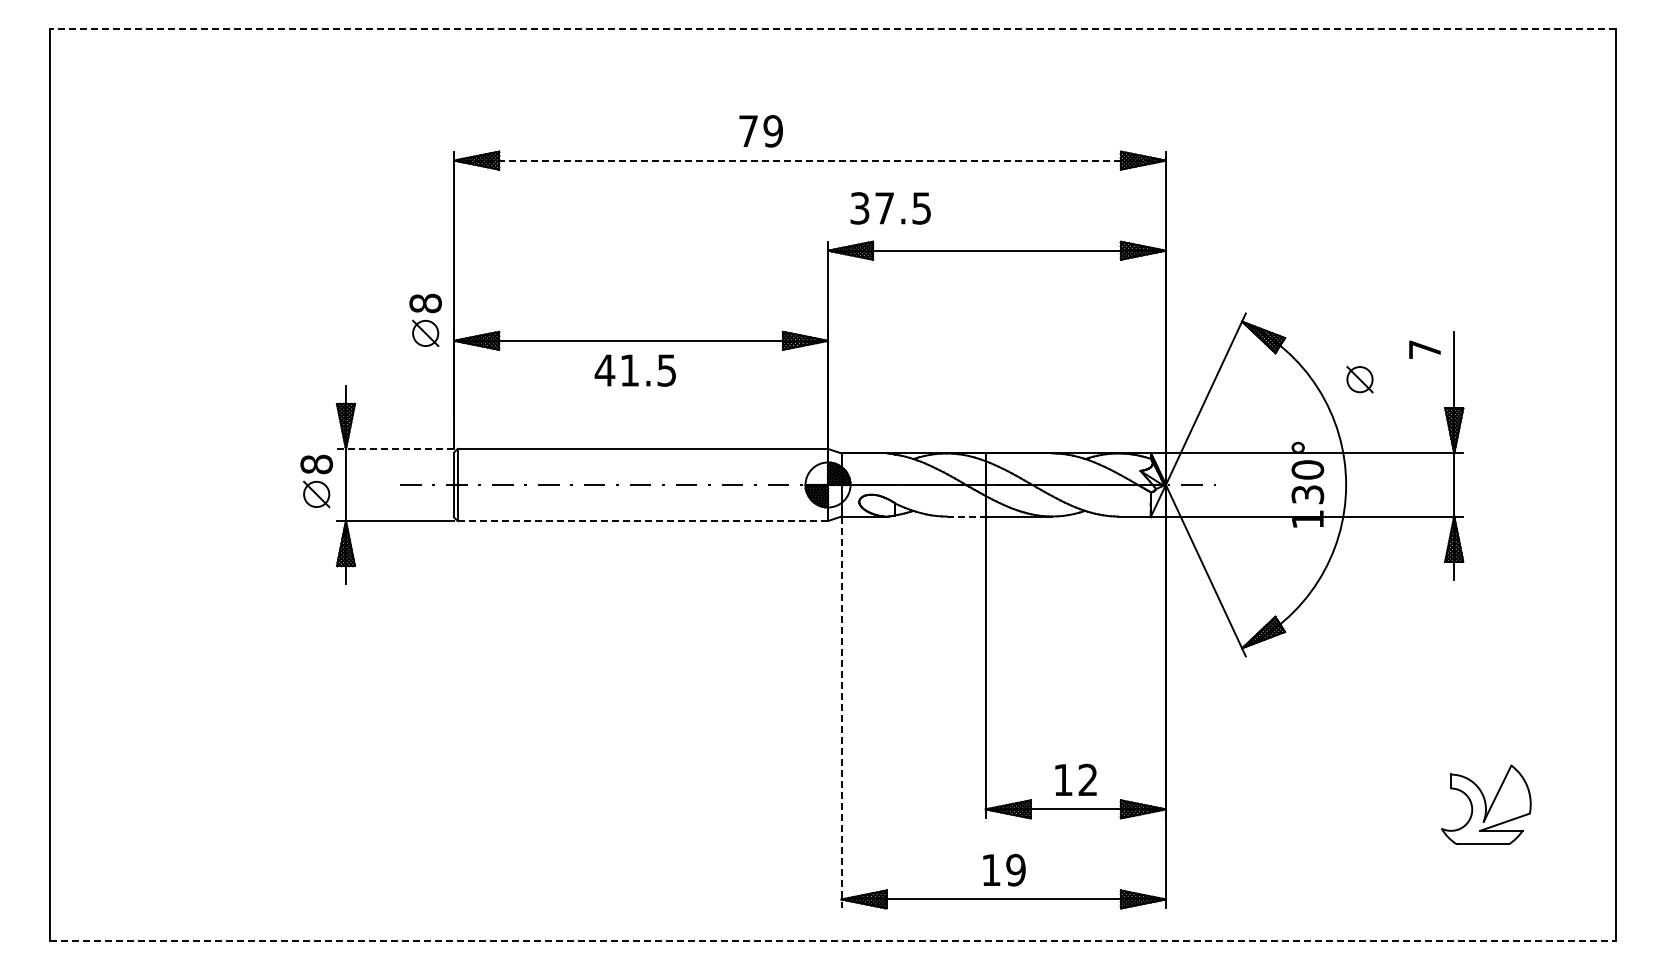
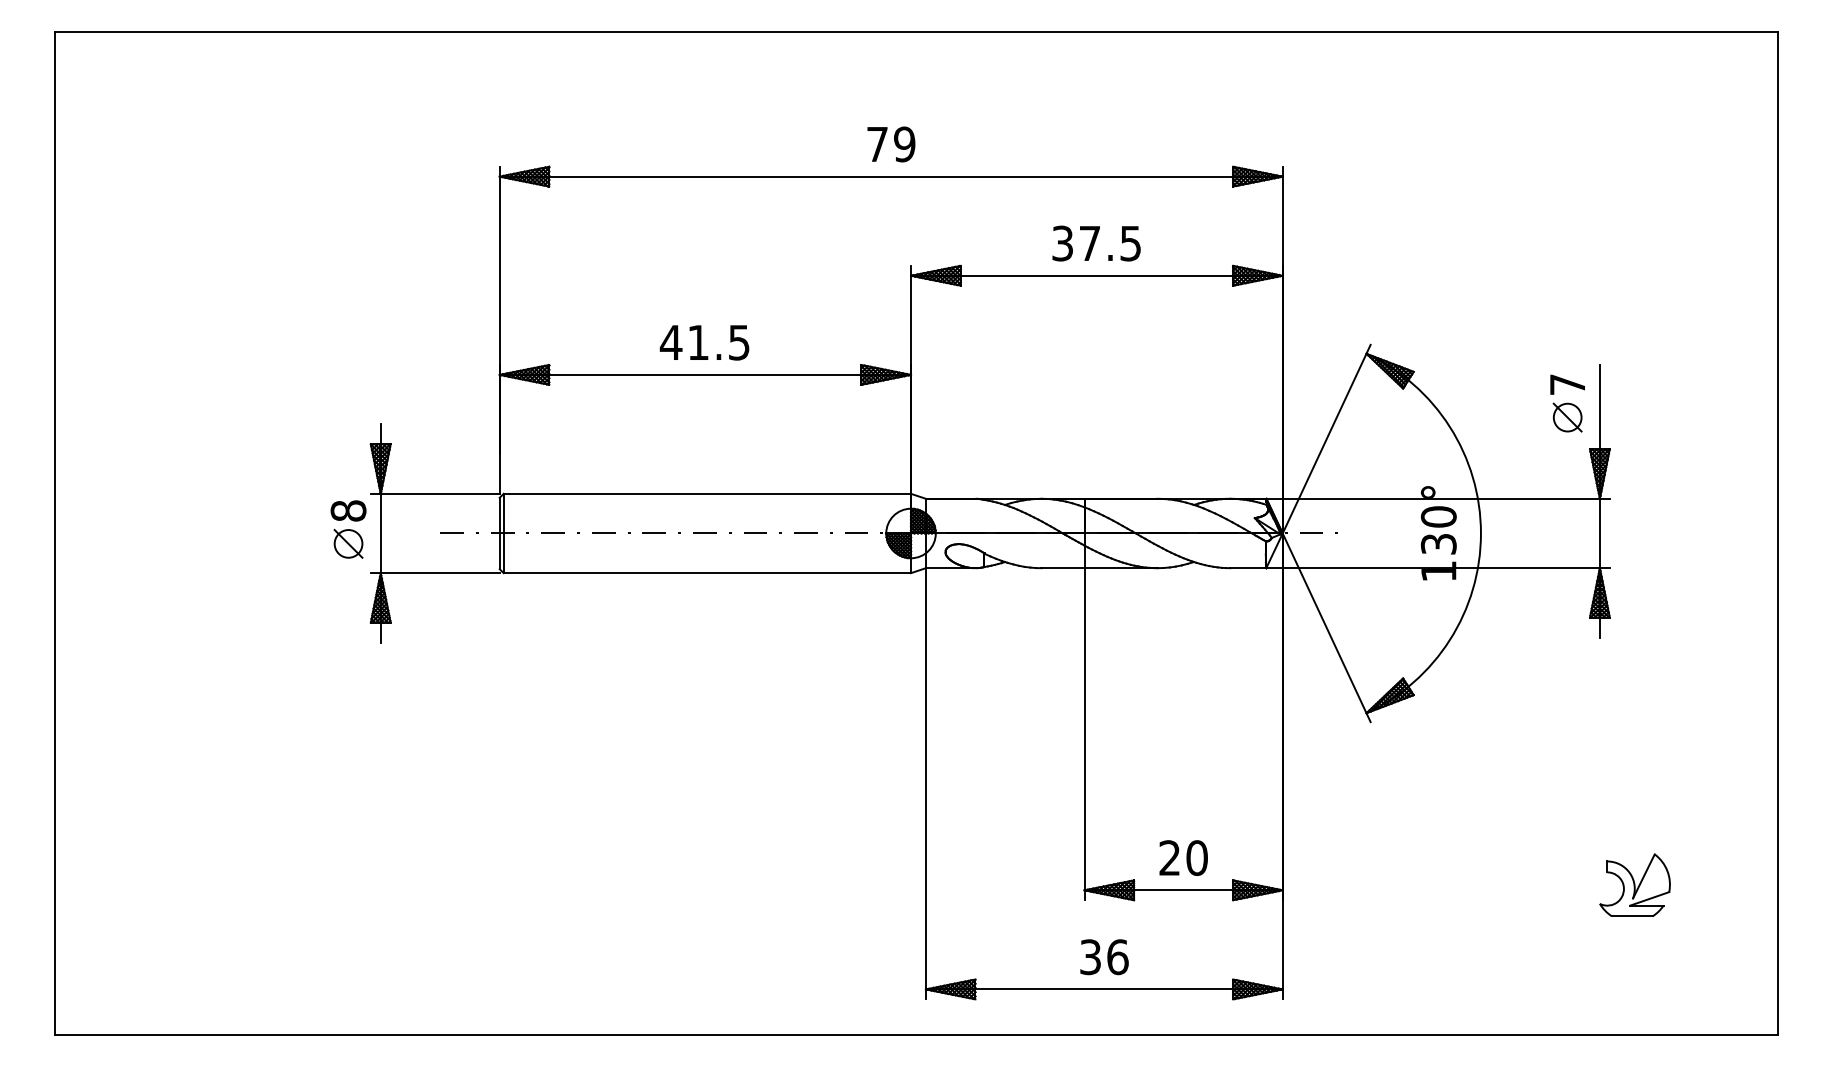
line: (832, 29) -> (915, 32), dashed -> solid
text: (760, 131) -> (890, 144), moved
line: (810, 160) -> (891, 176), dashed -> solid
text: (890, 208) -> (1096, 243), moved
part: (425, 320) -> (468, 352), removed
text: (634, 370) -> (703, 342), moved
part: (1359, 379) -> (1567, 417), moved
line: (395, 448) -> (435, 493), dashed -> solid
line: (966, 516) -> (1063, 568), dashed -> solid
line: (643, 521) -> (708, 573), dashed -> solid
line: (841, 712) -> (925, 783), dashed -> solid
text: (1075, 779) -> (1183, 857), 12 -> 20
part: (1485, 804) -> (1634, 884), size x0.71
text: (1003, 869) -> (1104, 956), 19 -> 36
line: (833, 940) -> (917, 1034), dashed -> solid

